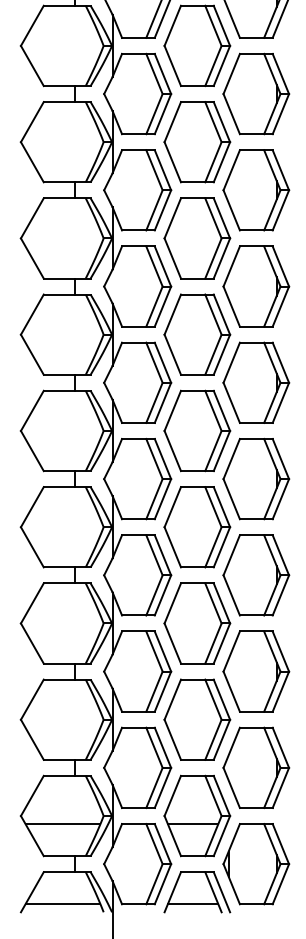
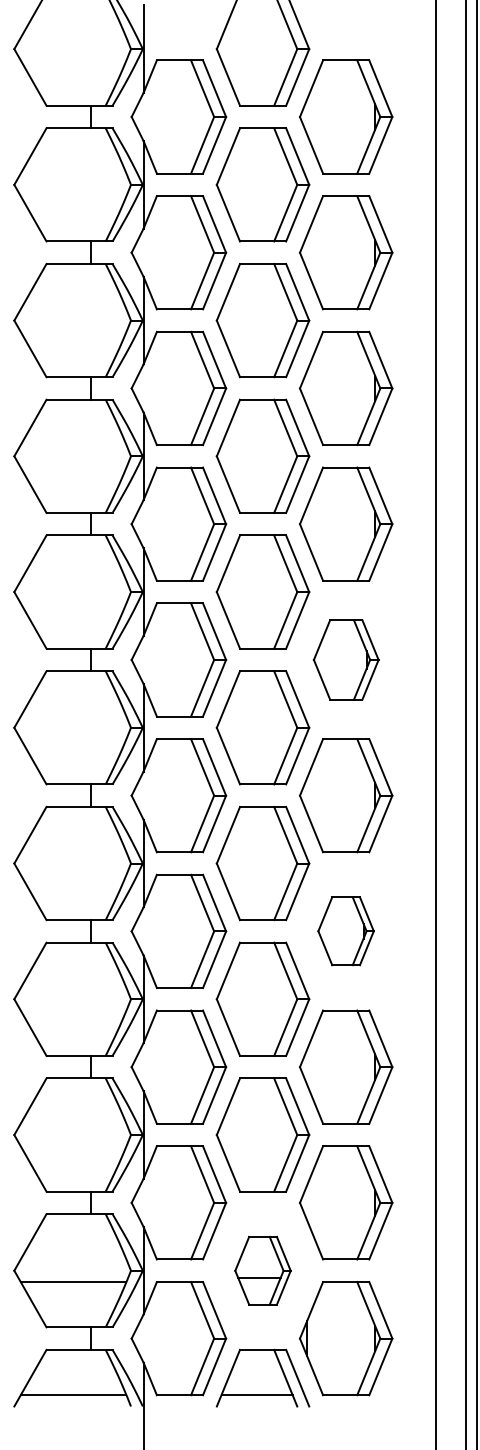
part: (256, 382) -> (346, 659), size x0.7
part: (255, 574) -> (345, 930), size x0.6
part: (196, 815) -> (262, 1270), size x0.6

